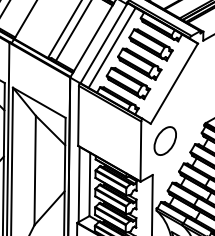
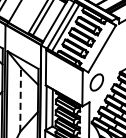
line: (34, 170) -> (20, 99), solid -> dashed

